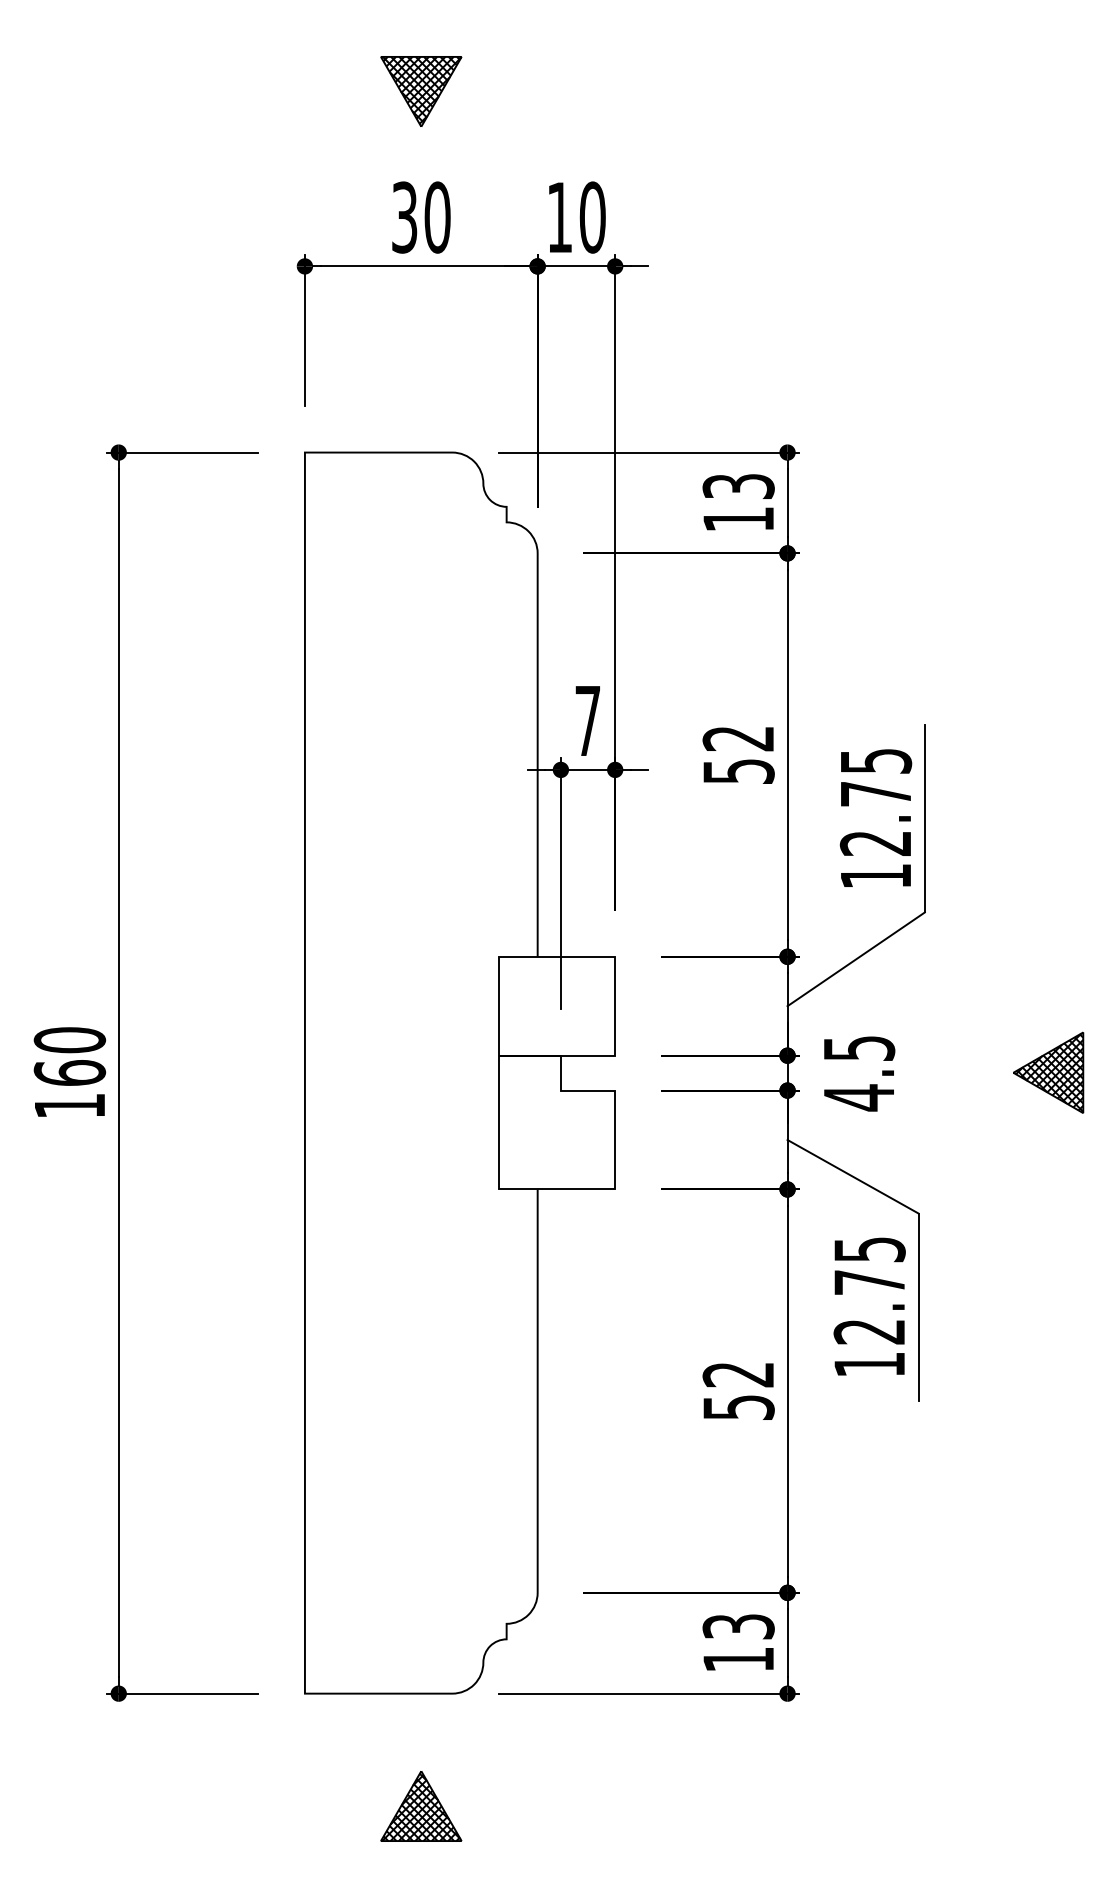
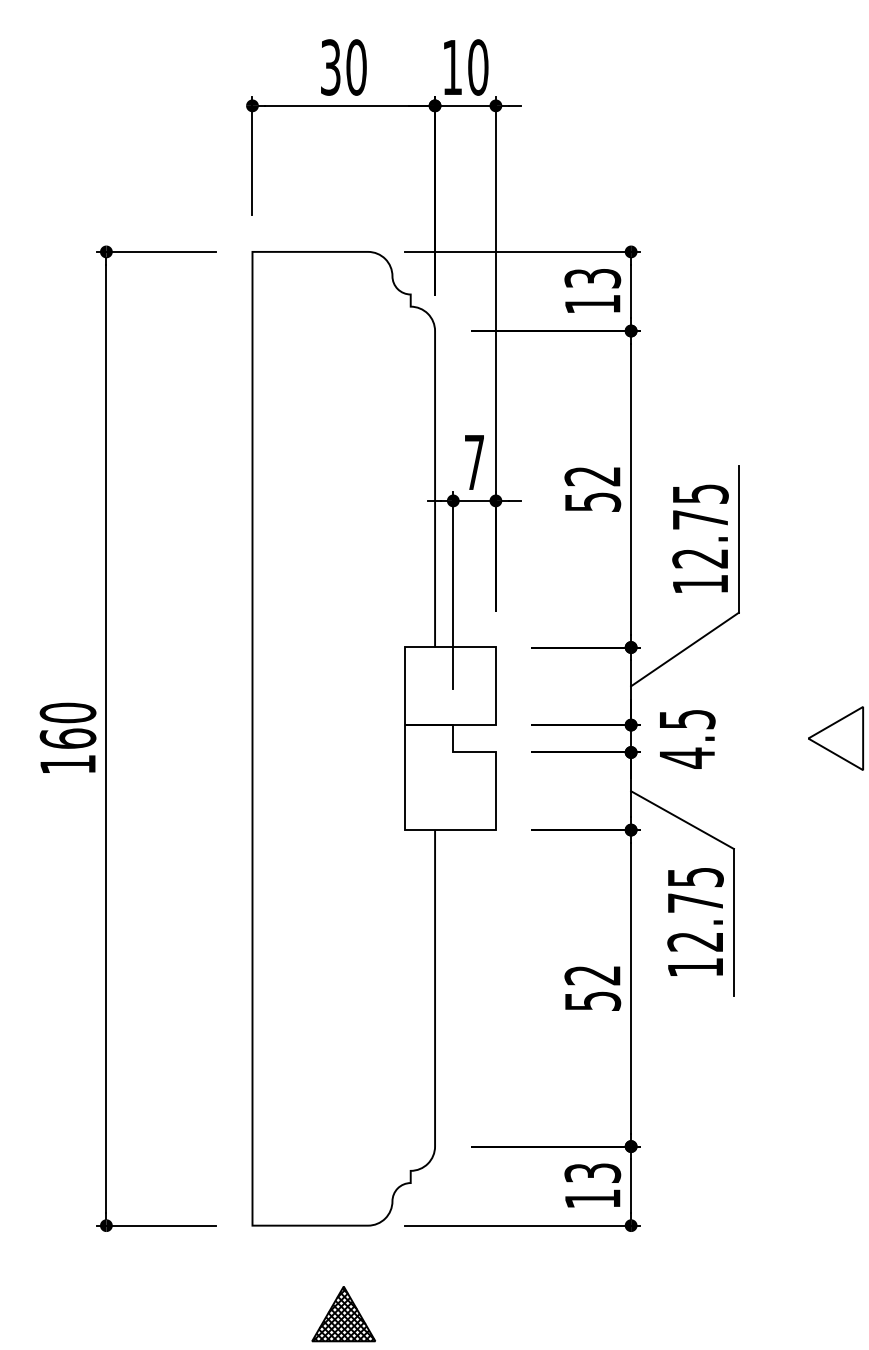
hatch: (1049, 1072) -> (836, 738), removed

